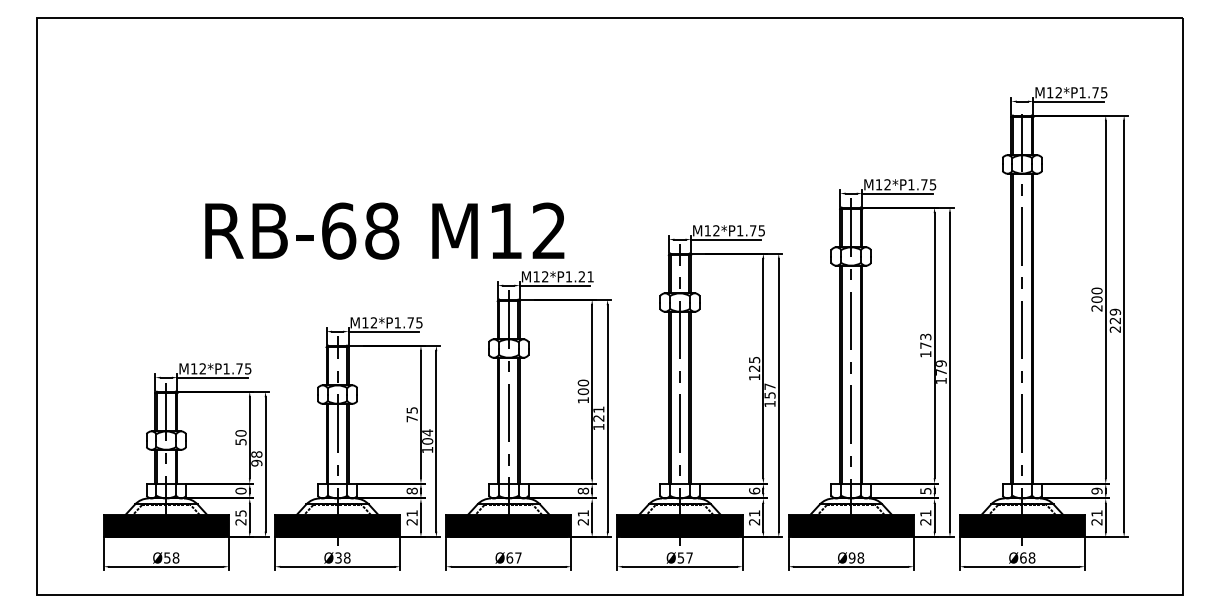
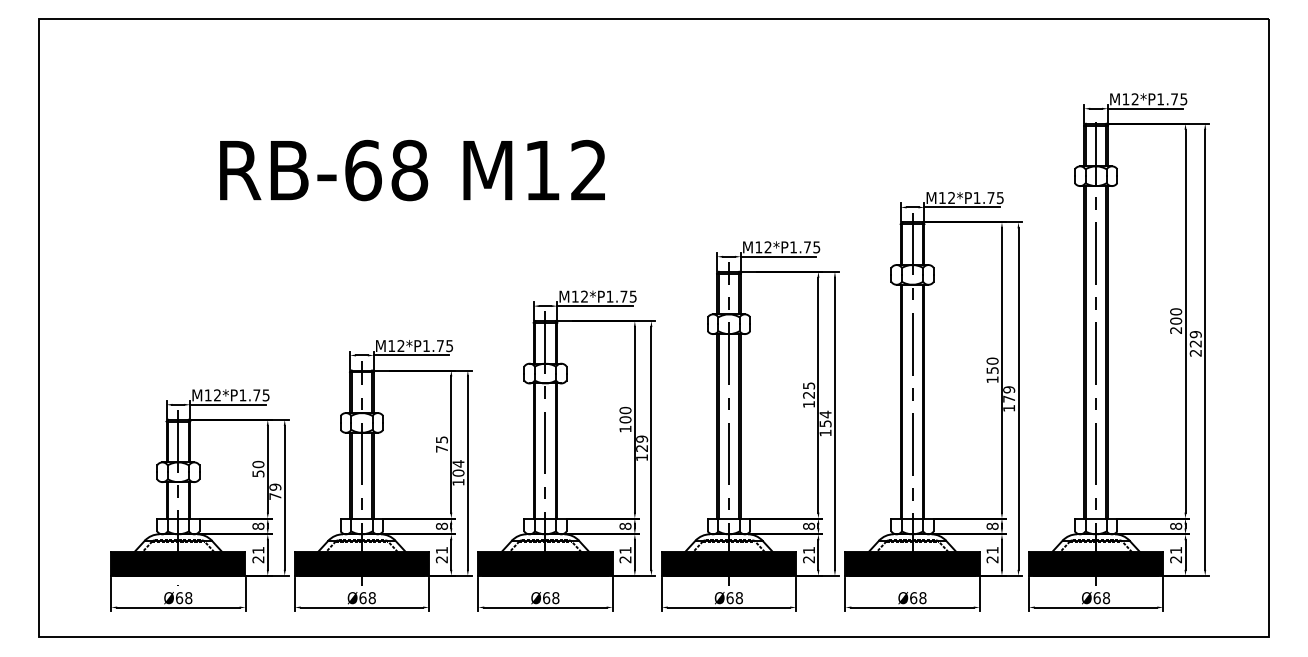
text: (384, 230) -> (412, 169), moved
text: (585, 276) -> (627, 296), M12*P1.21 -> M12*P1.75
text: (925, 340) -> (992, 364), 173 -> 150
text: (769, 386) -> (824, 414), 157 -> 154
text: (598, 409) -> (641, 438), 121 -> 129
text: (256, 458) -> (275, 491), 98 -> 79
text: (240, 490) -> (257, 525), 0 -> 8
text: (754, 490) -> (808, 525), 6 -> 8
text: (925, 490) -> (992, 525), 5 -> 8
text: (1096, 490) -> (1175, 525), 9 -> 8
text: (240, 513) -> (257, 550), 25 -> 21
text: (167, 557) -> (179, 597), Ø58 -> Ø68
text: (338, 557) -> (362, 597), Ø38 -> Ø68
text: (518, 557) -> (555, 597), Ø67 -> Ø68
text: (684, 557) -> (733, 597), Ø57 -> Ø68
text: (851, 557) -> (912, 597), Ø98 -> Ø68

